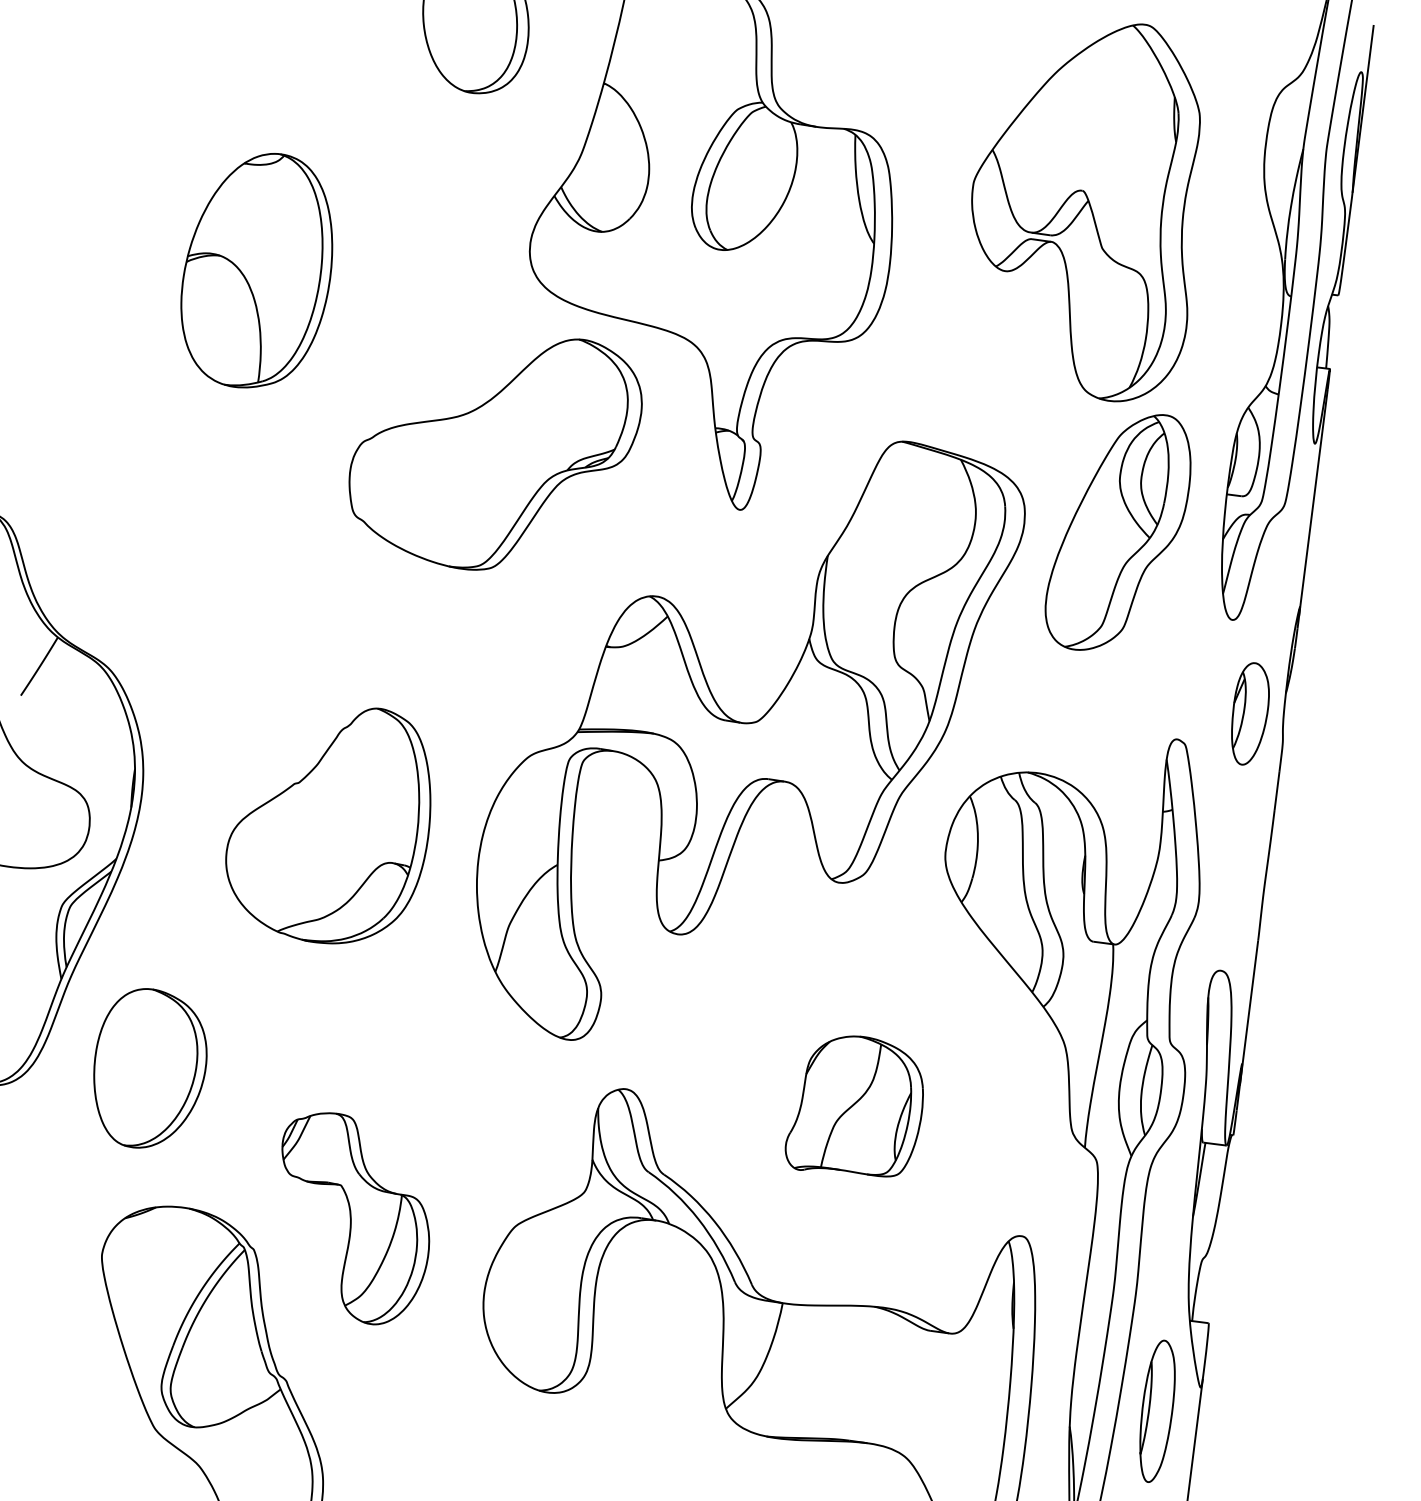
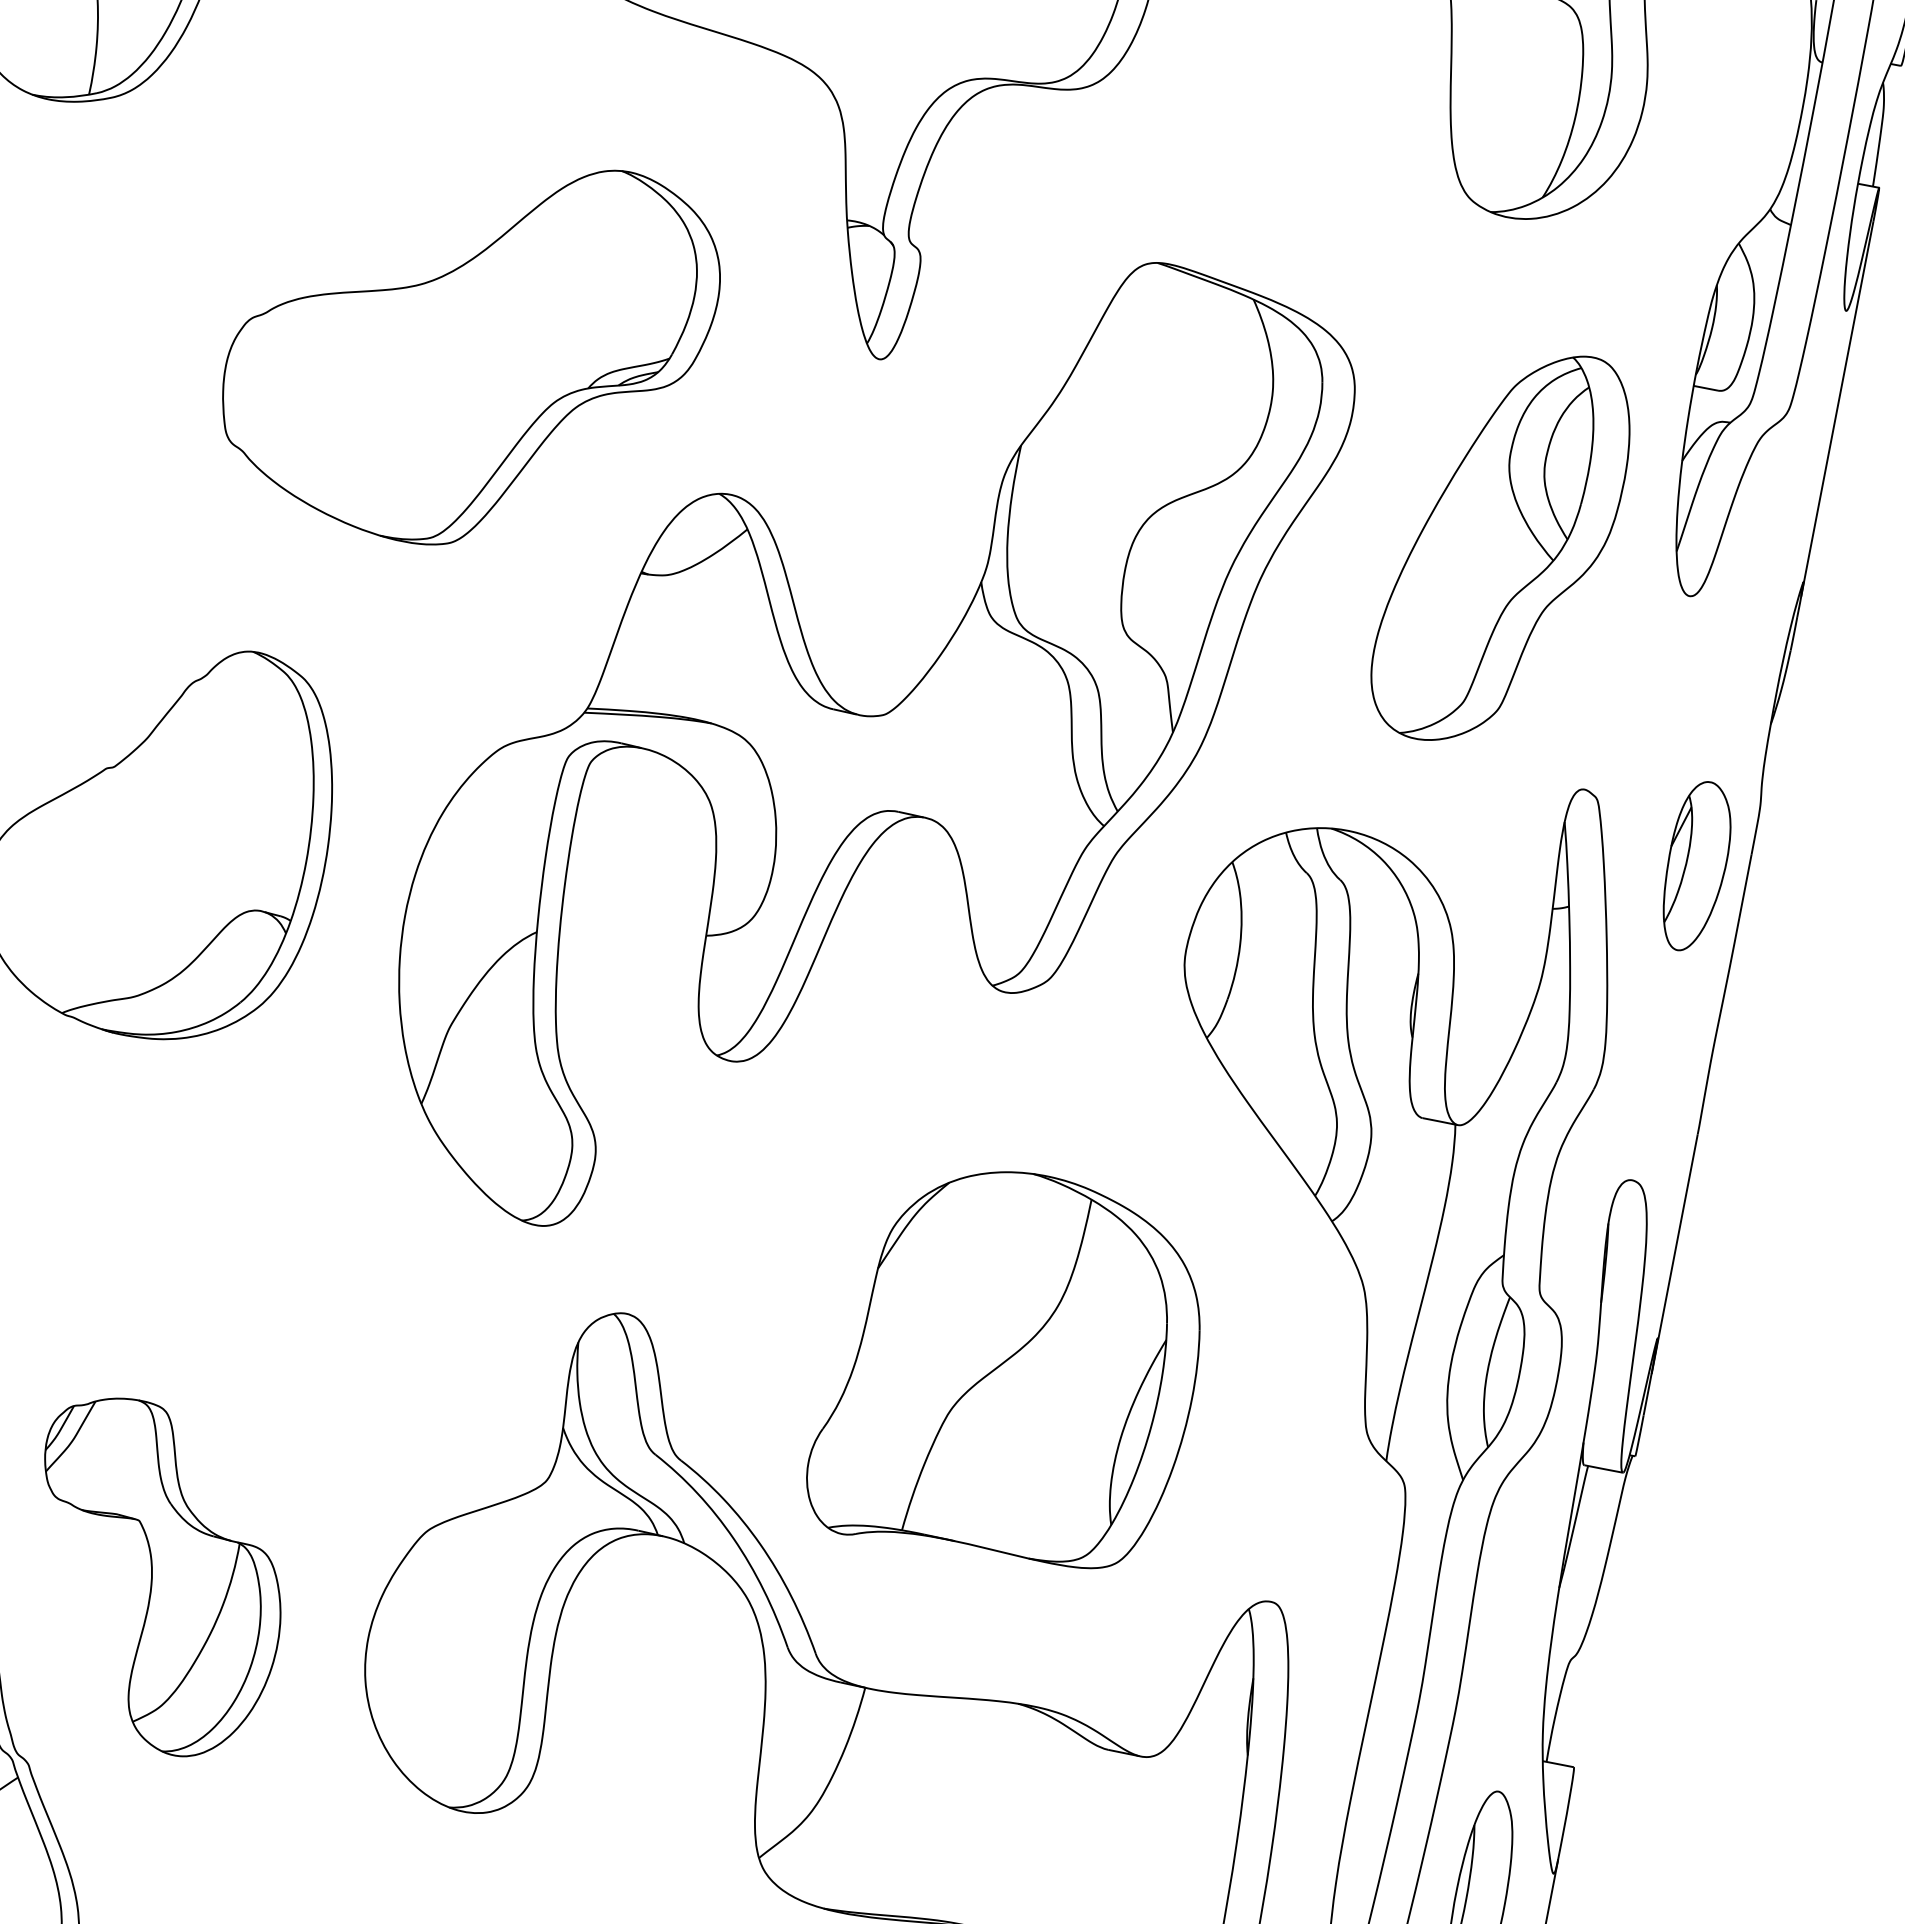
part: (495, 454) -> (470, 353), moved
part: (1117, 532) -> (1499, 547), moved
part: (1250, 713) -> (1697, 865), moved
part: (854, 1106) -> (1006, 1367), size x1.67
part: (355, 1218) -> (159, 1577), moved

